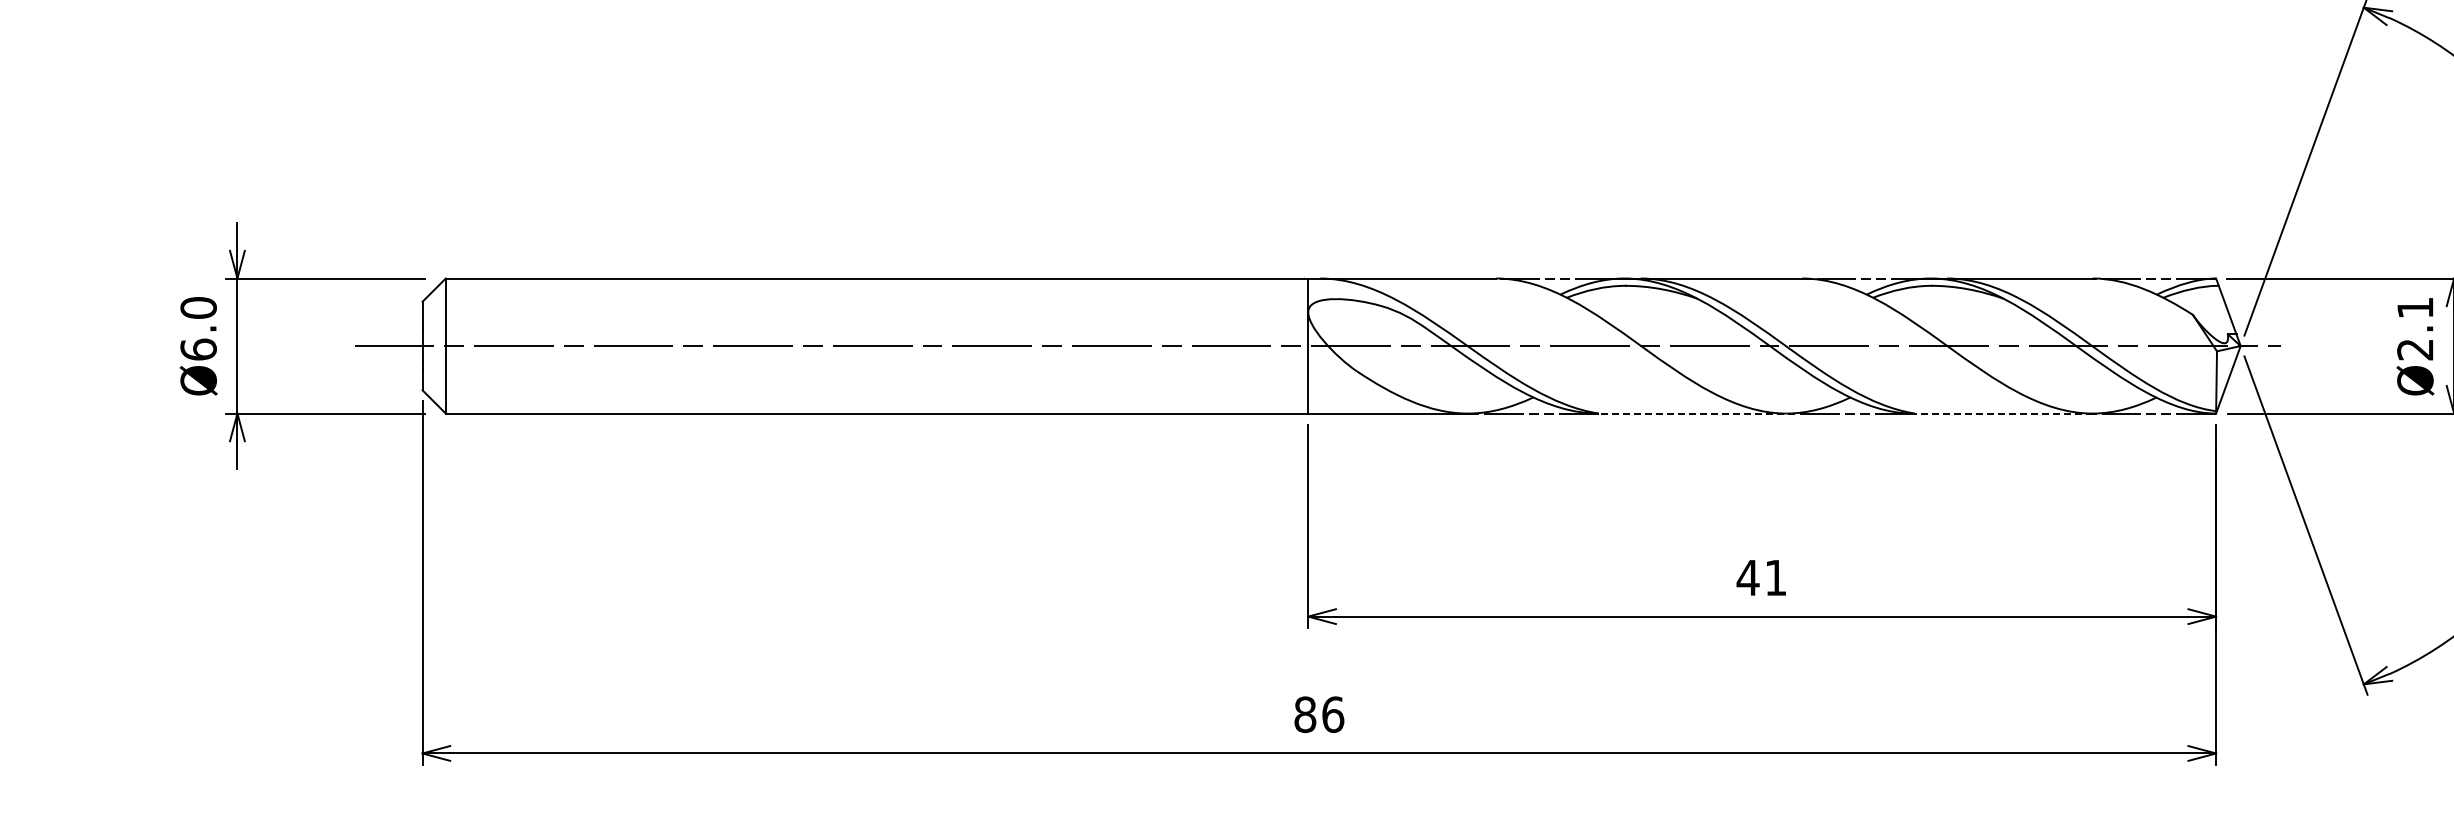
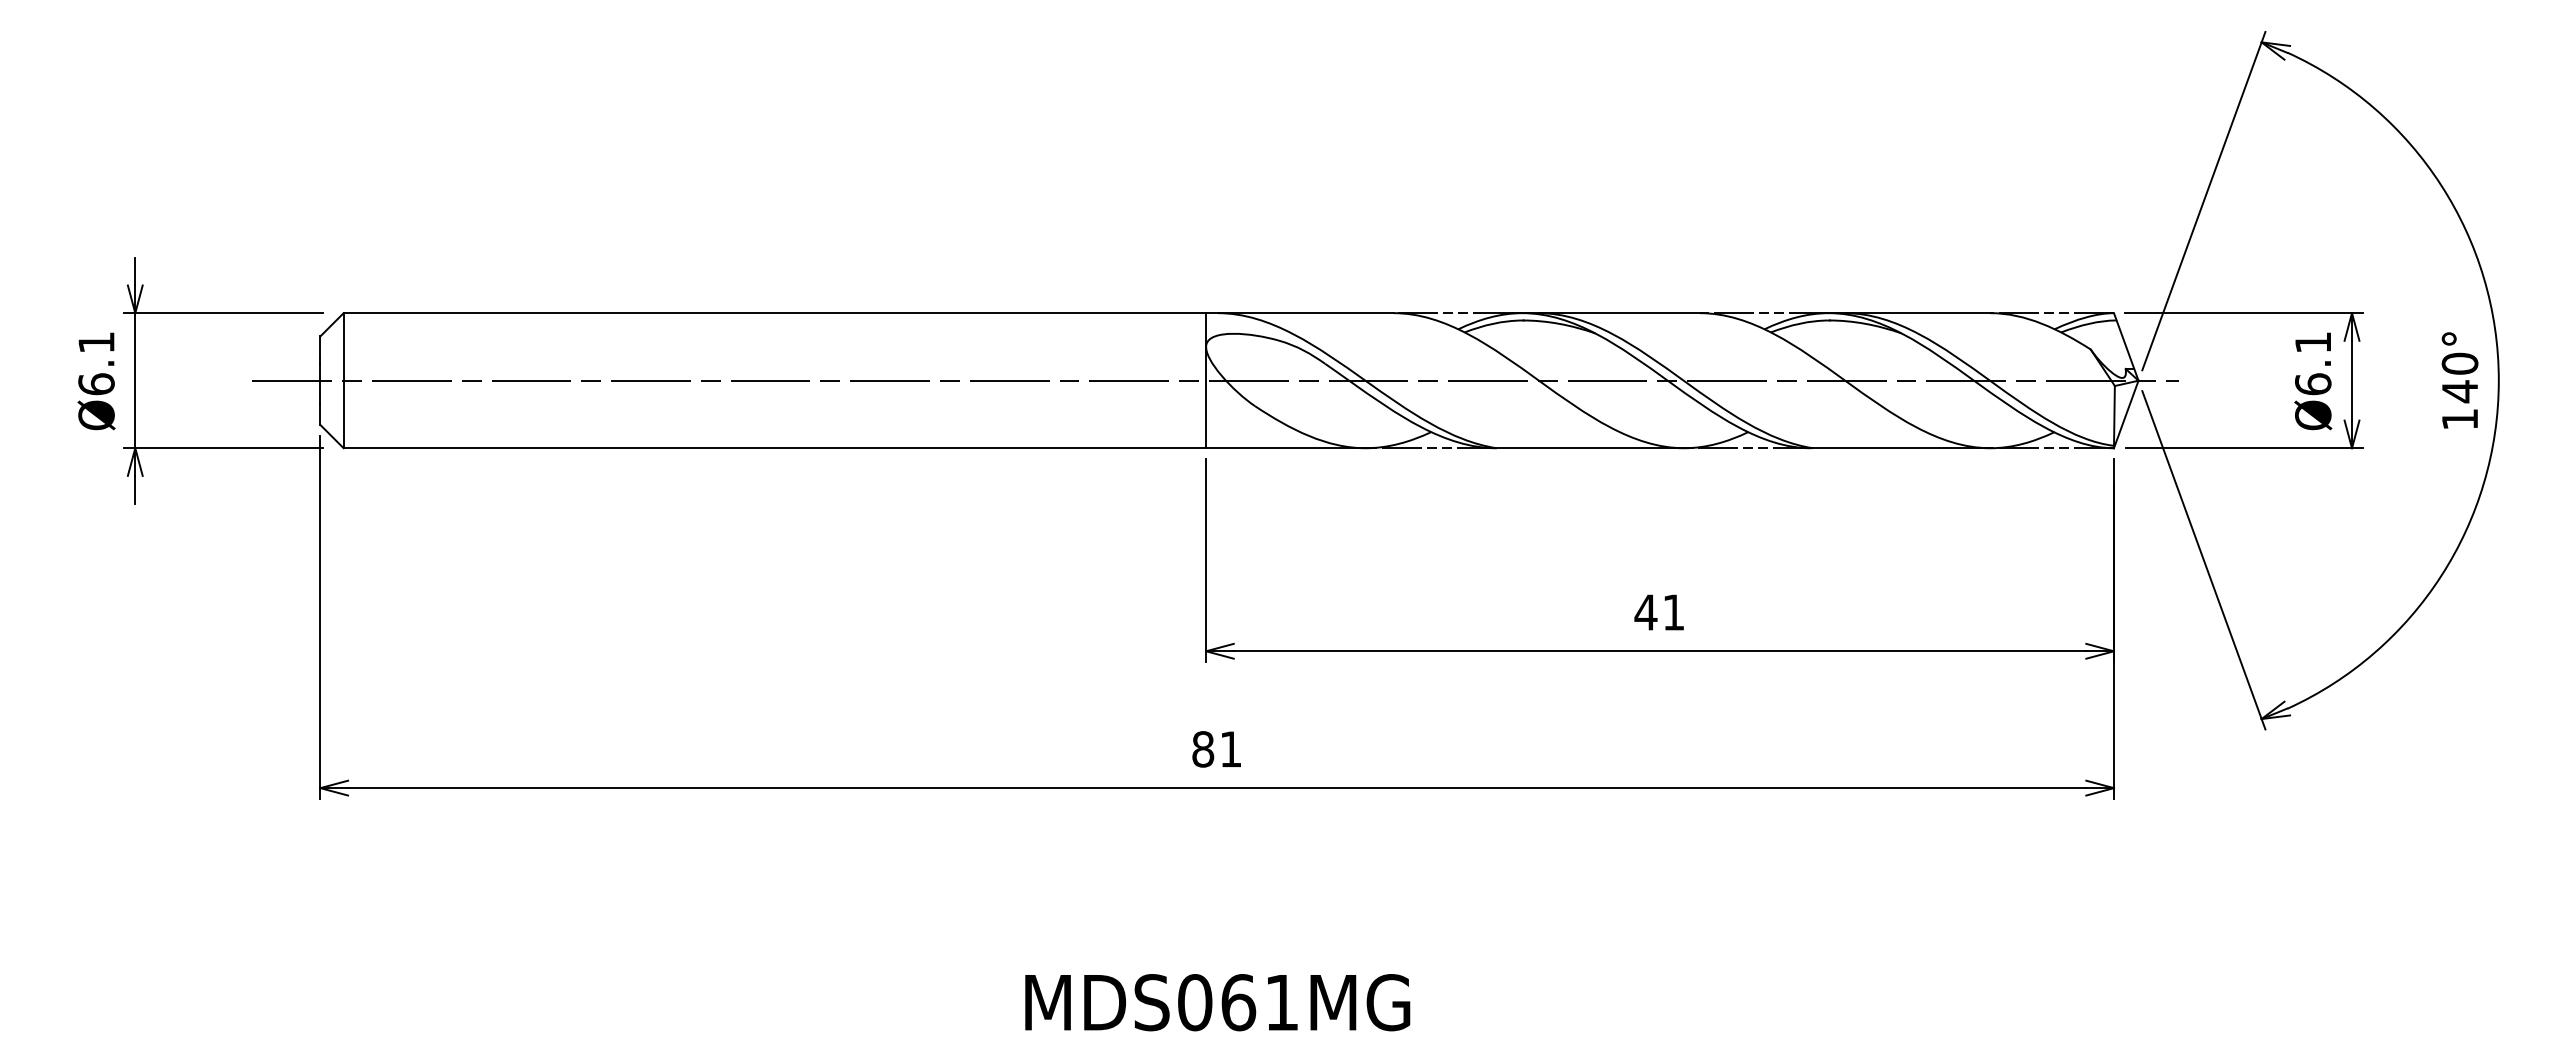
text: (198, 307) -> (96, 342), Ø6.0 -> Ø6.1
text: (2415, 349) -> (2313, 384), Ø2.1 -> Ø6.1
line: (1696, 413) -> (1594, 448), dashed -> solid
line: (2003, 413) -> (1901, 448), dashed -> solid
text: (1333, 714) -> (1231, 749), 86 -> 81

